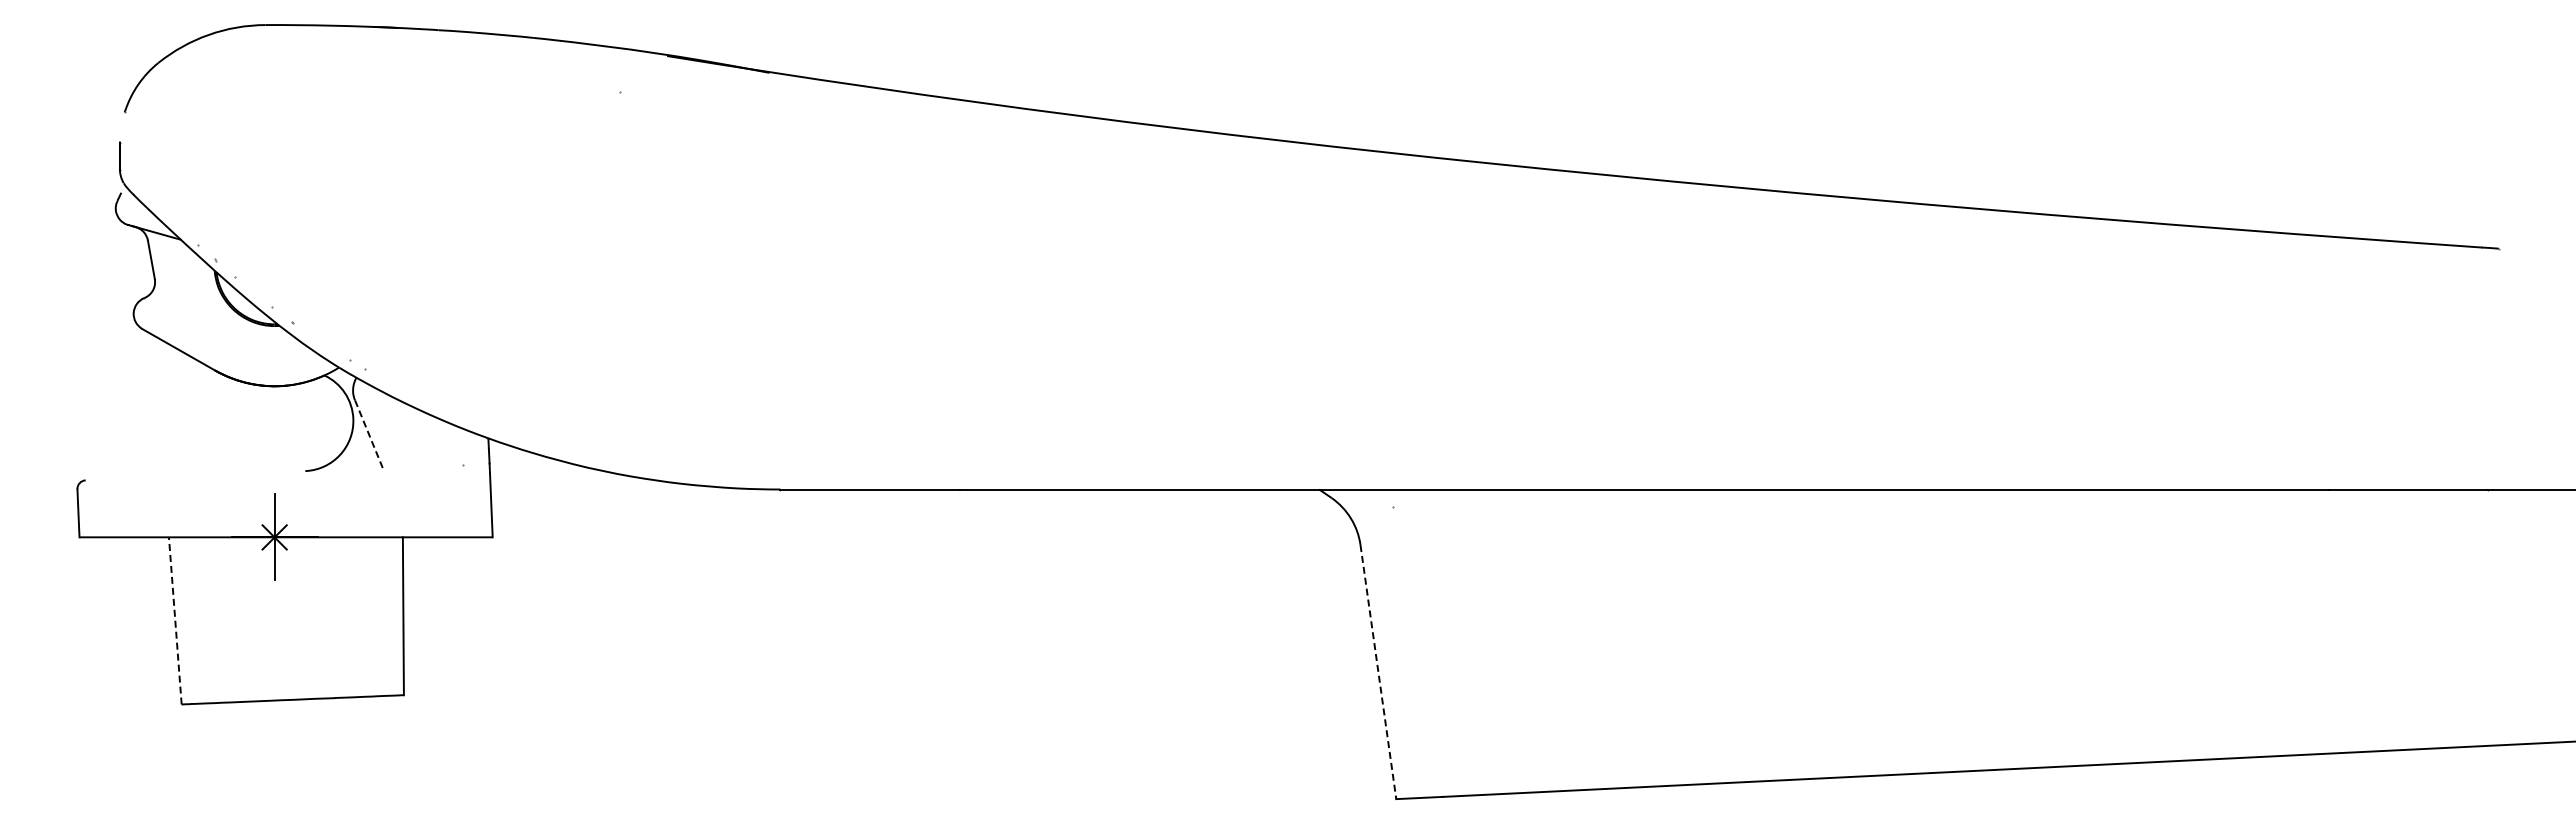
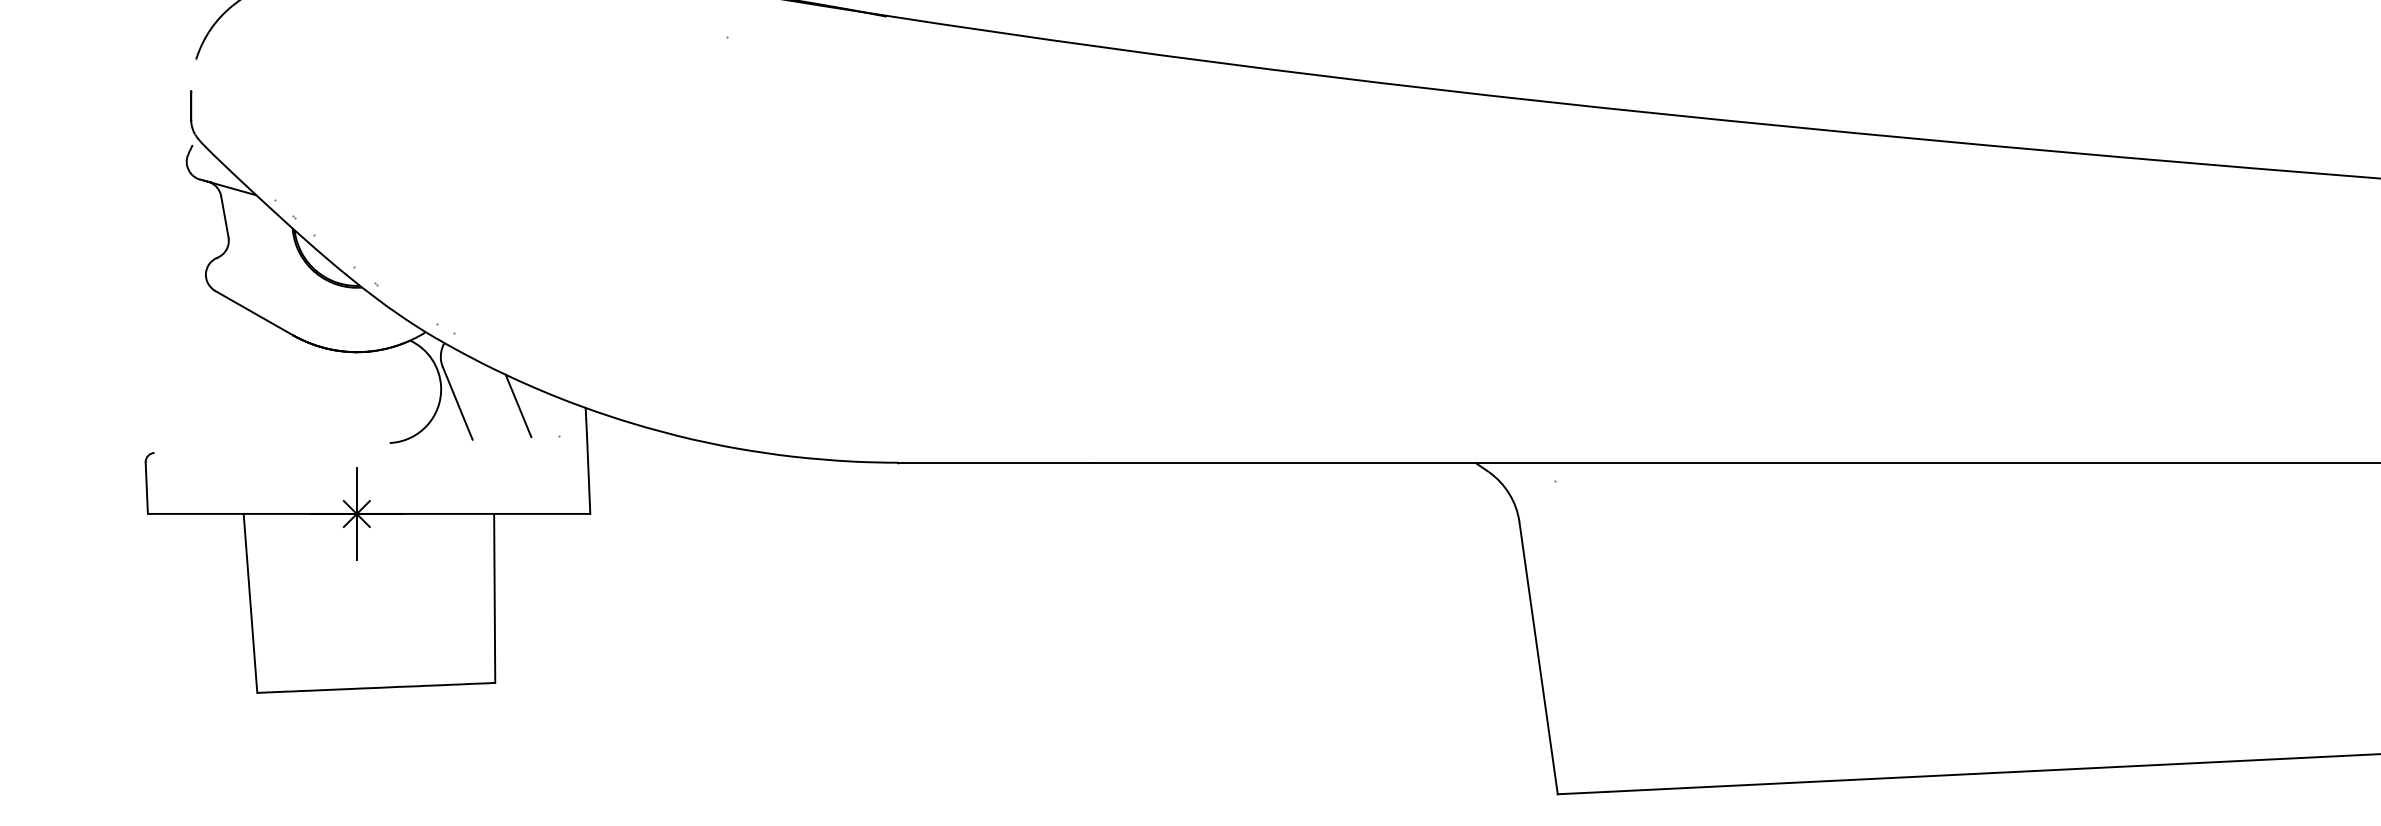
line: (368, 434) -> (457, 403), dashed -> solid
line: (425, 436) -> (518, 405), added
line: (175, 620) -> (250, 602), dashed -> solid
line: (1378, 672) -> (1538, 658), dashed -> solid

